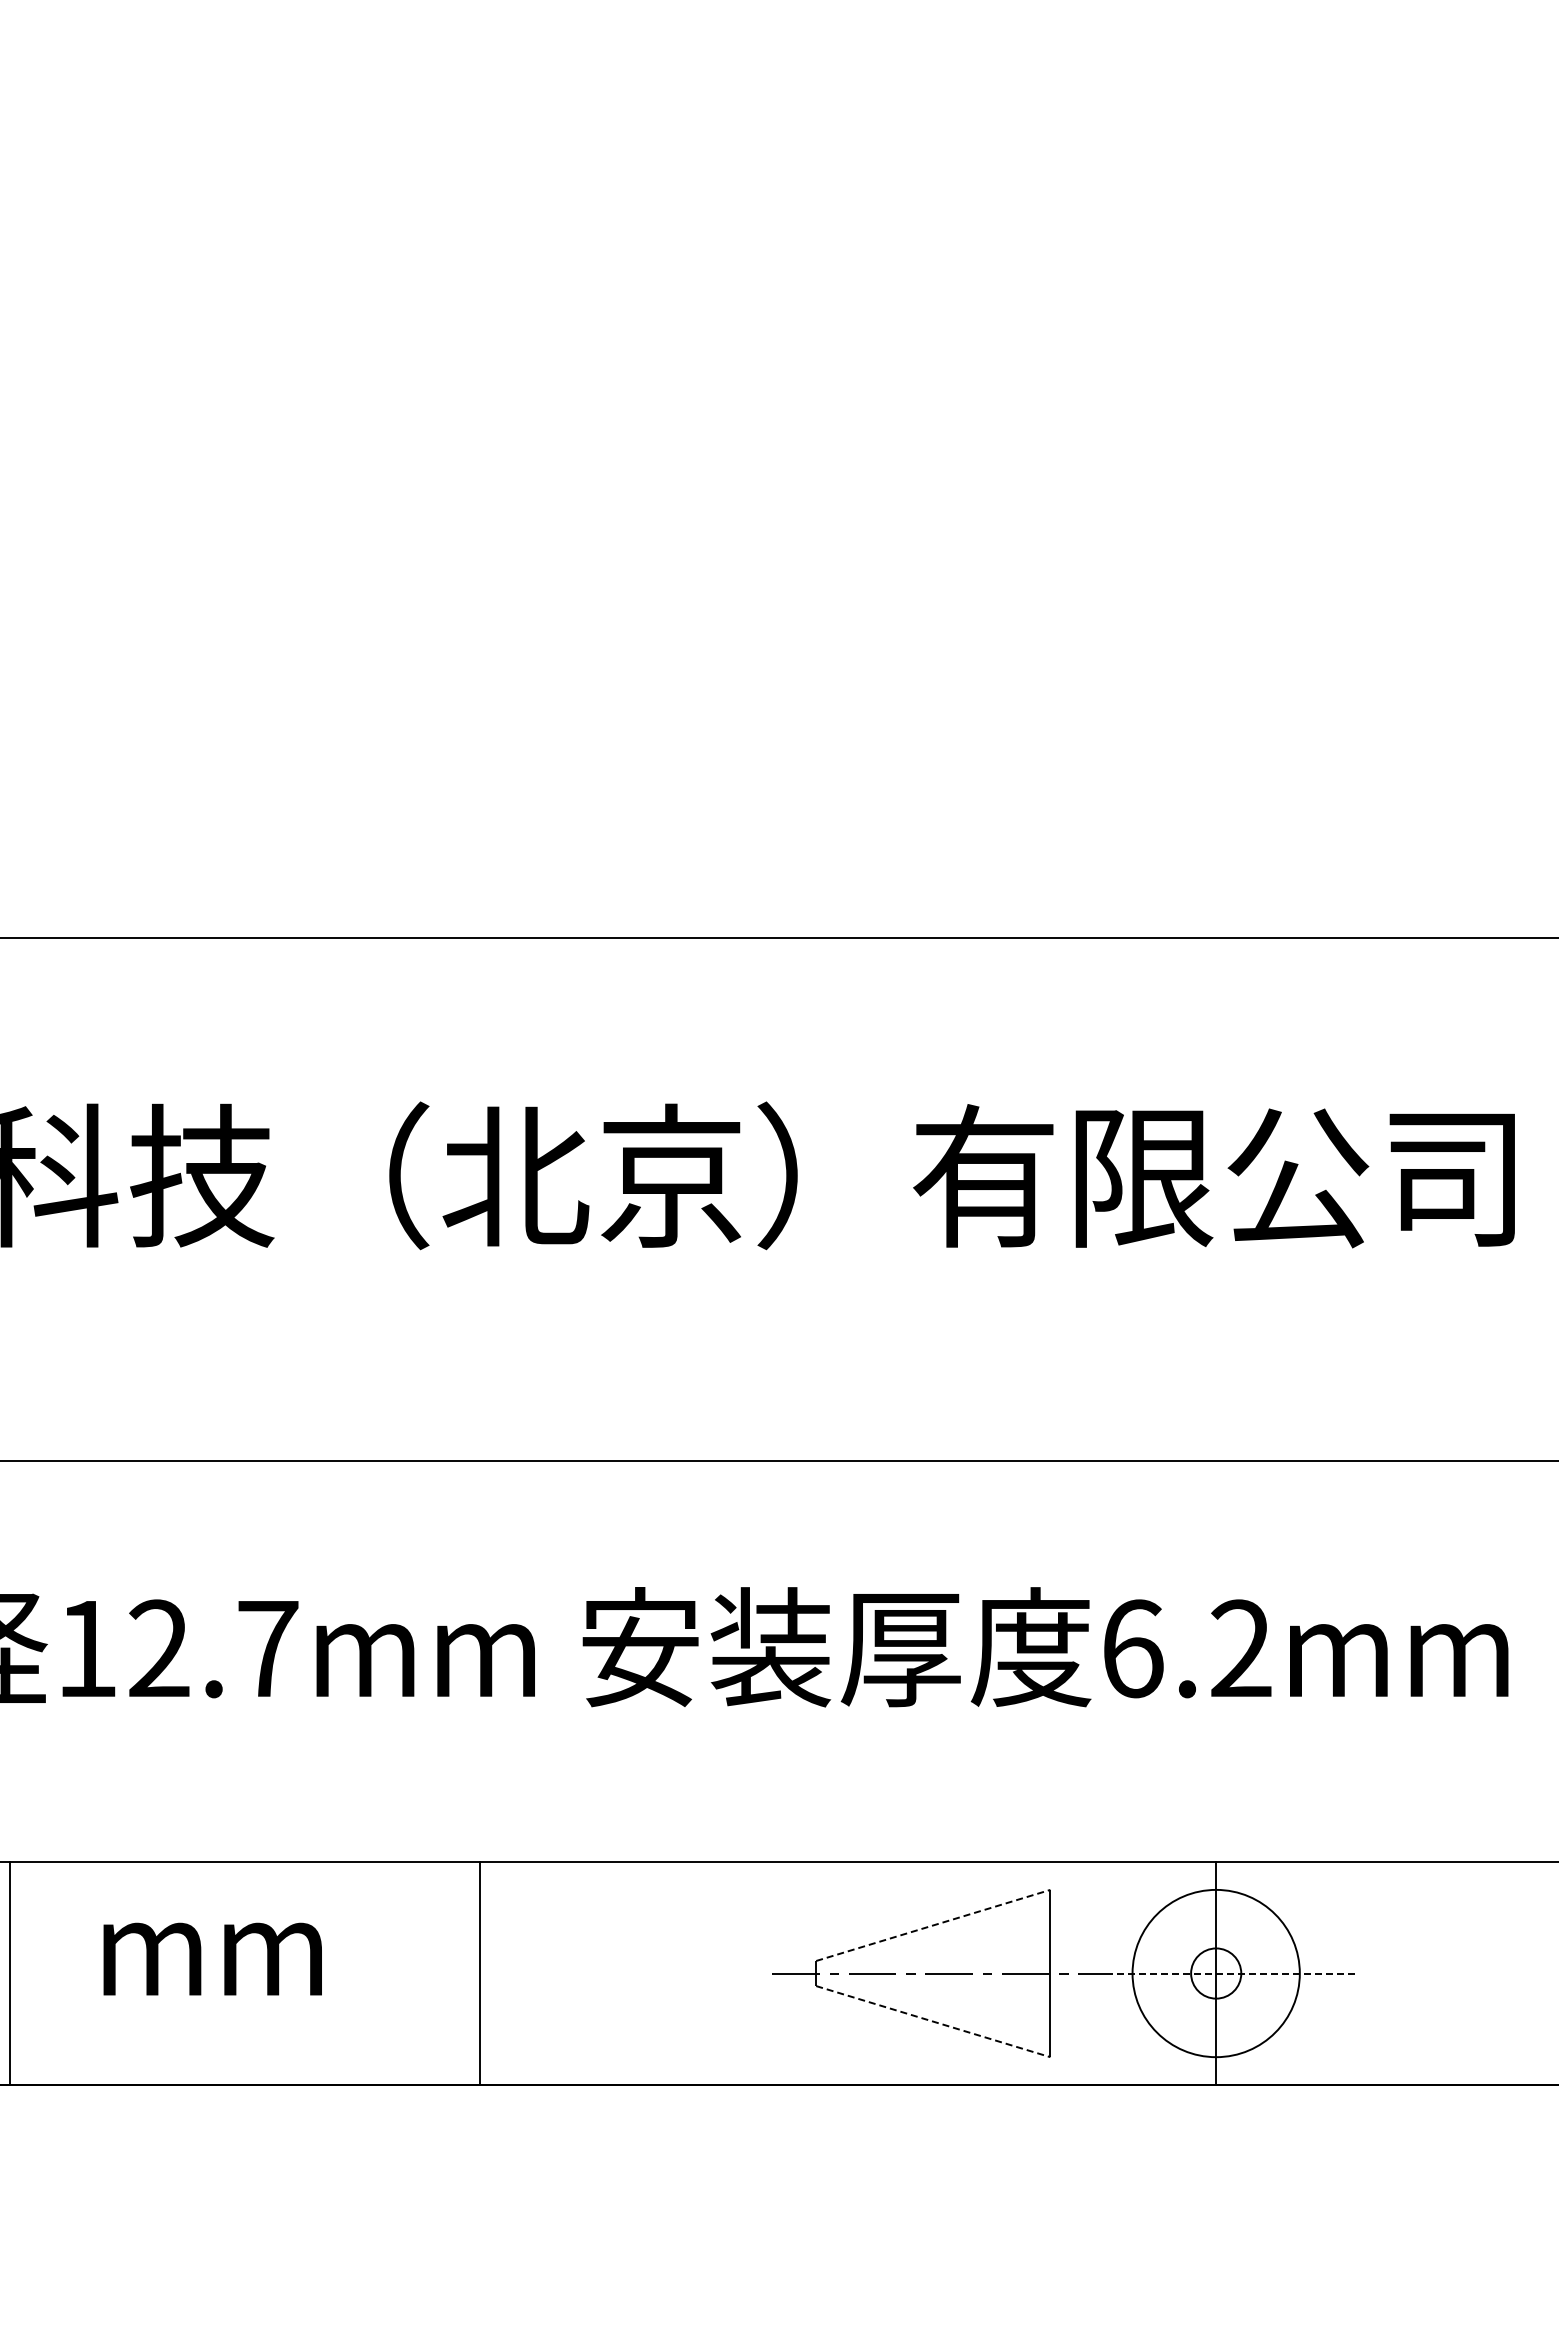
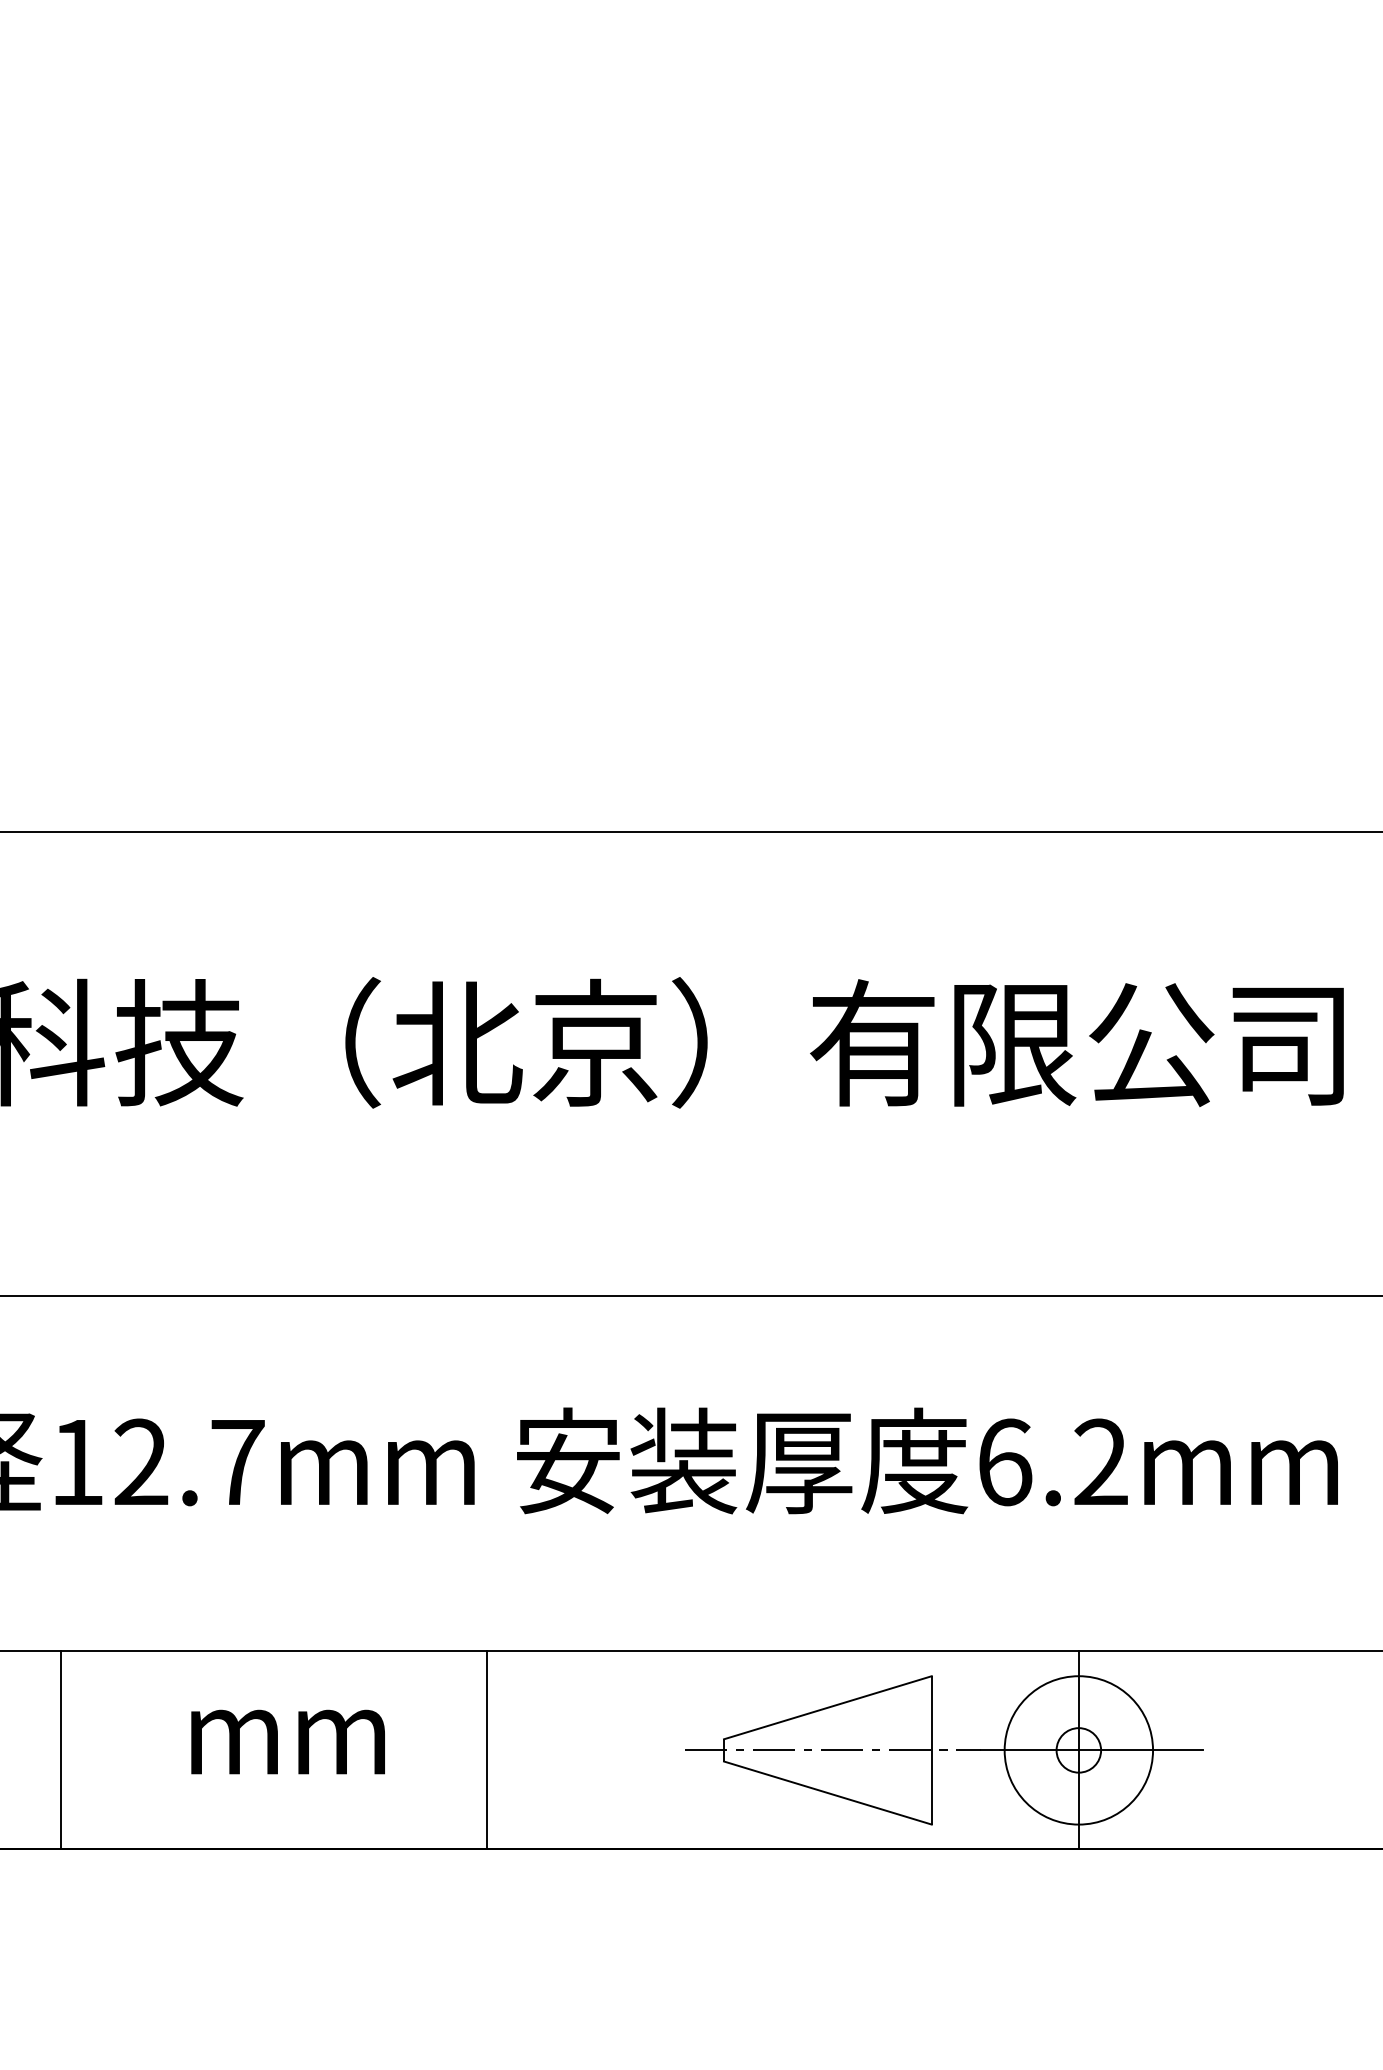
line: (933, 1925) -> (828, 1707), dashed -> solid
text: (212, 1958) -> (287, 1741), moved
line: (9, 1973) -> (60, 1750), moved
line: (479, 1973) -> (486, 1750), moved
line: (1231, 1973) -> (1092, 1750), dashed -> solid
line: (933, 2021) -> (828, 1792), dashed -> solid

